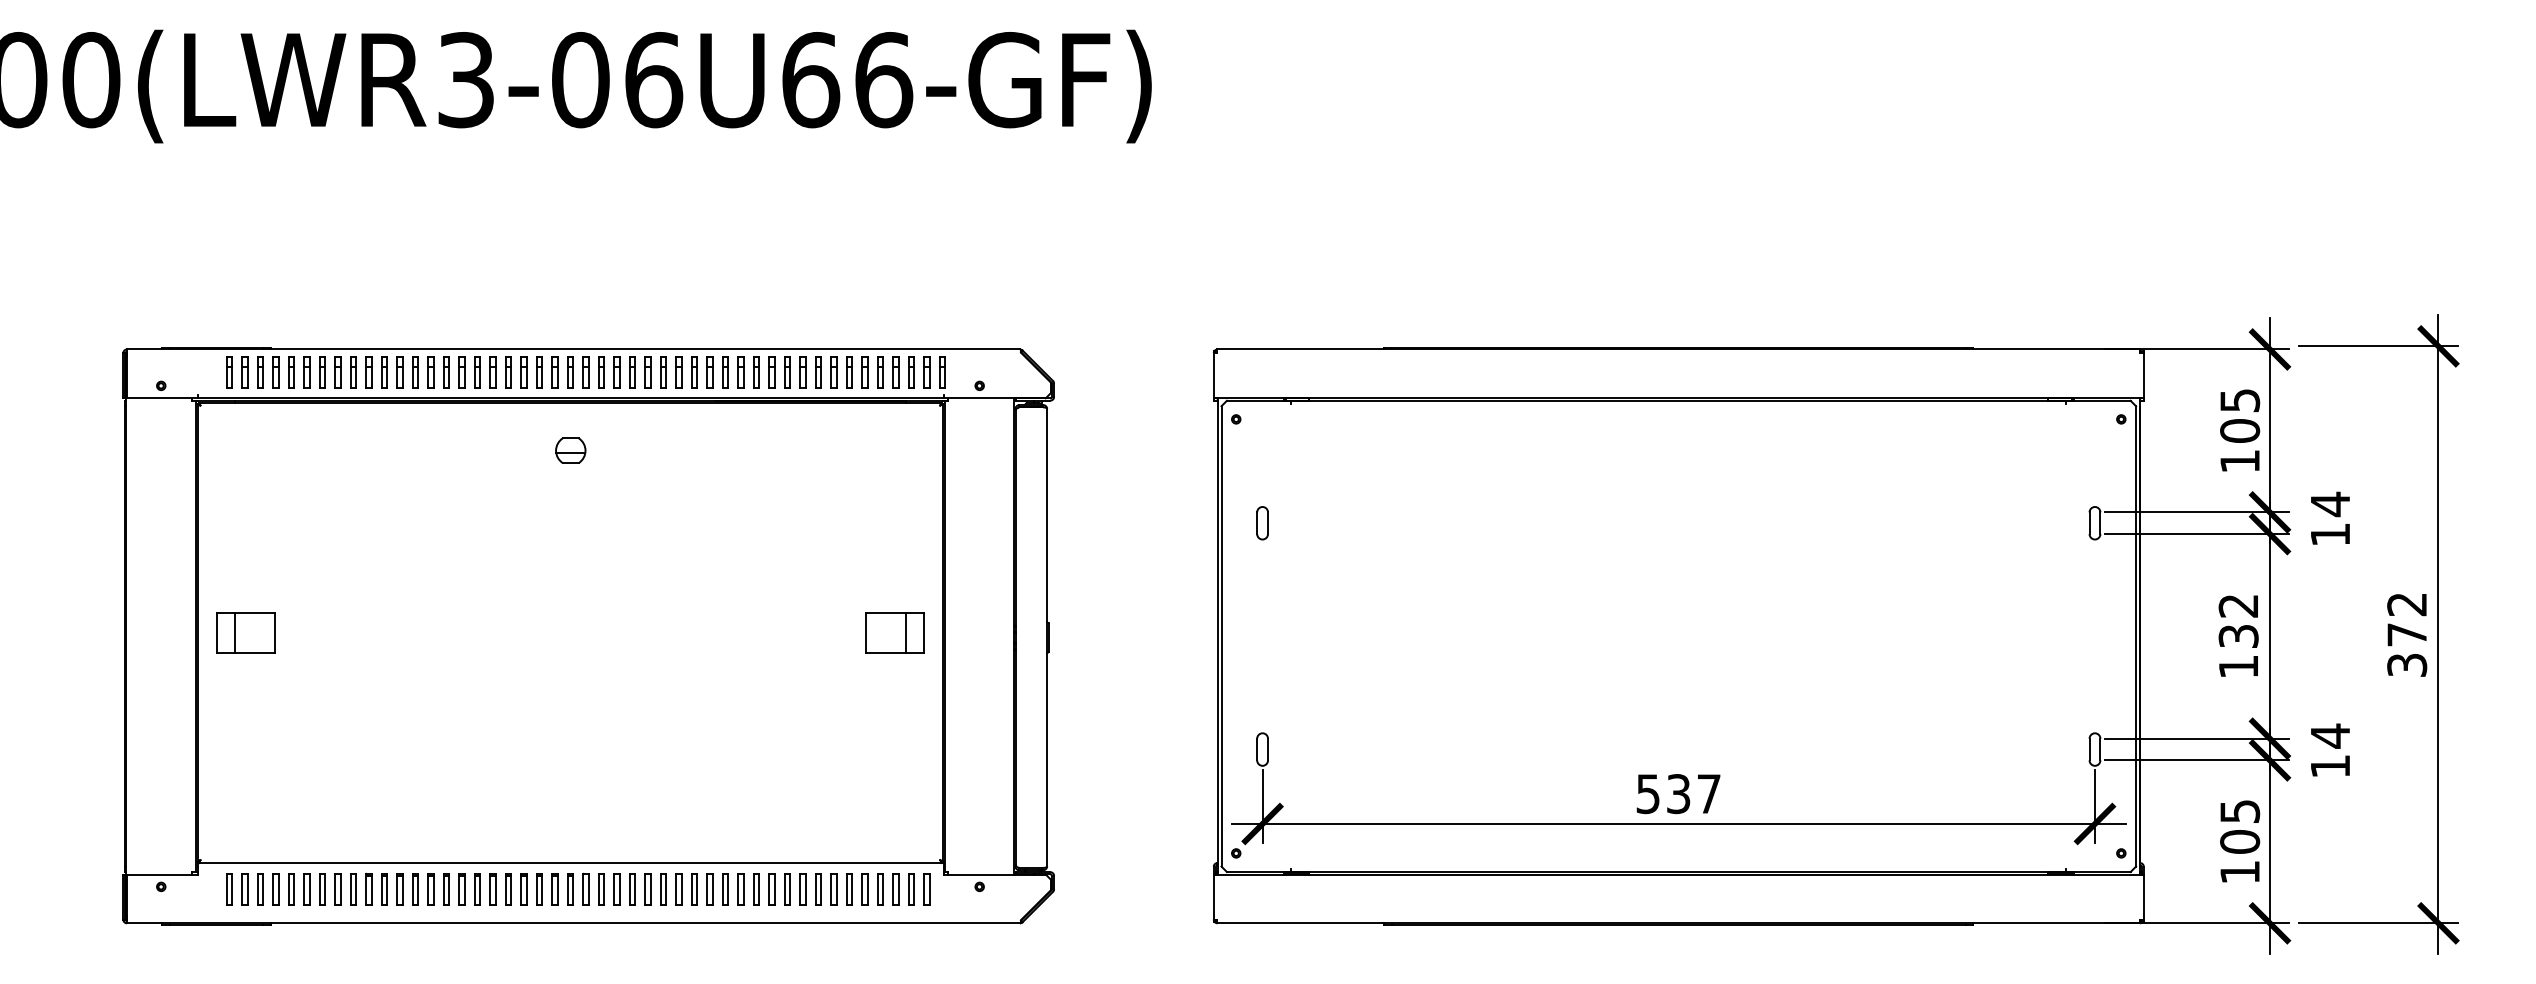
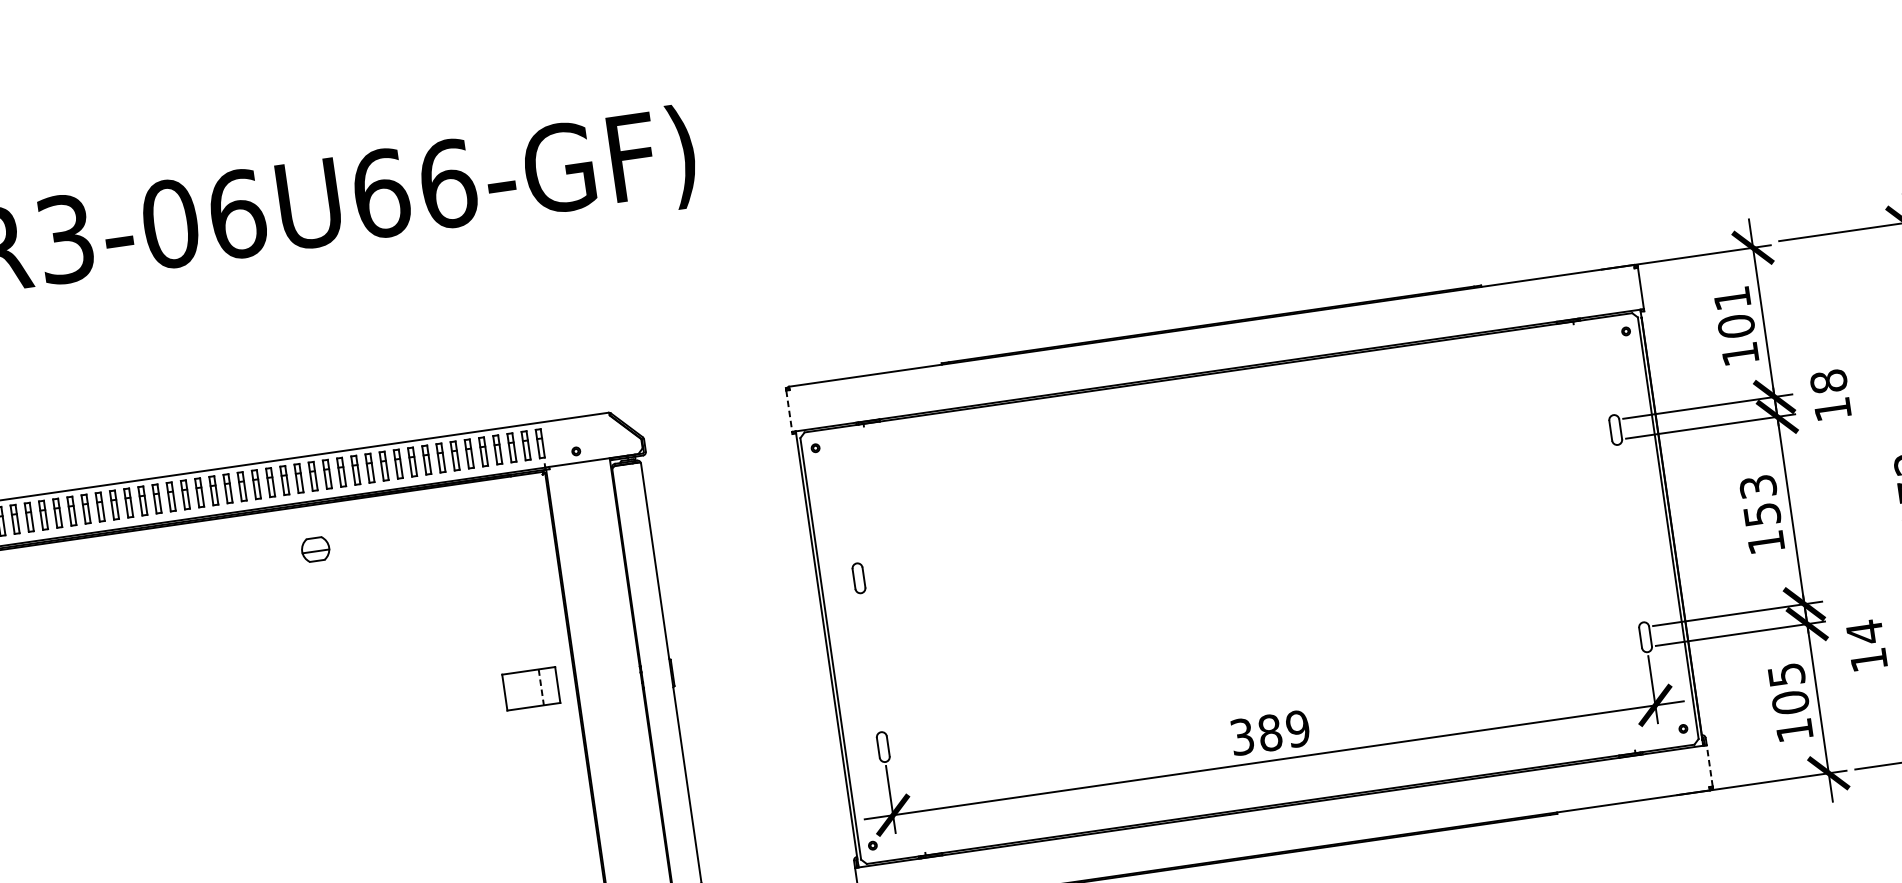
line: (1213, 375) -> (789, 411), solid -> dashed
text: (2240, 400) -> (1732, 298), 105 -> 101
part: (570, 450) -> (315, 549), moved
text: (2330, 504) -> (1828, 381), 14 -> 18
part: (1262, 523) -> (858, 578), moved
text: (2238, 620) -> (1759, 500), 132 -> 153
line: (905, 632) -> (540, 687), solid -> dashed
text: (2330, 749) -> (1866, 644), moved
text: (1678, 794) -> (1270, 733), 537 -> 389
line: (2143, 897) -> (1709, 766), solid -> dashed

